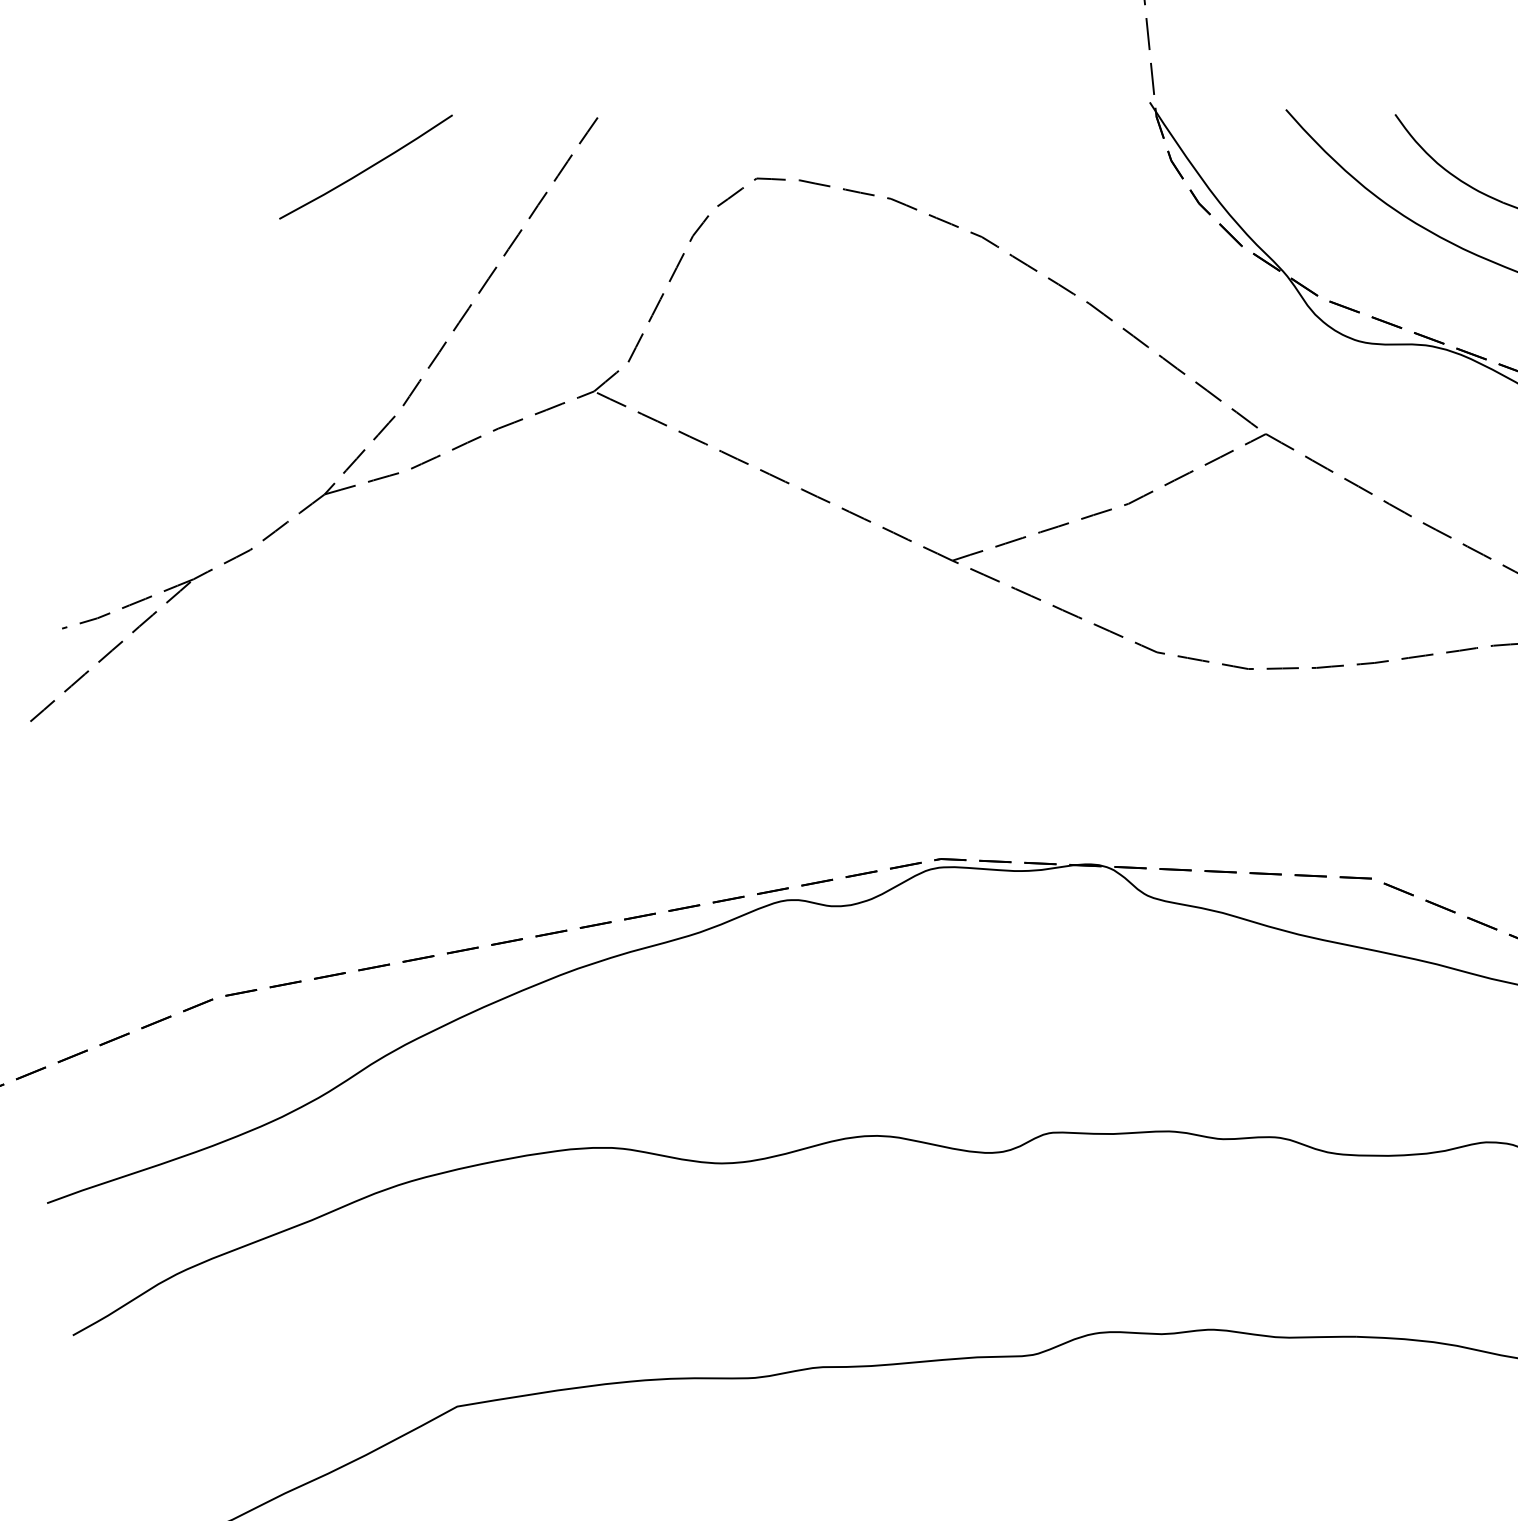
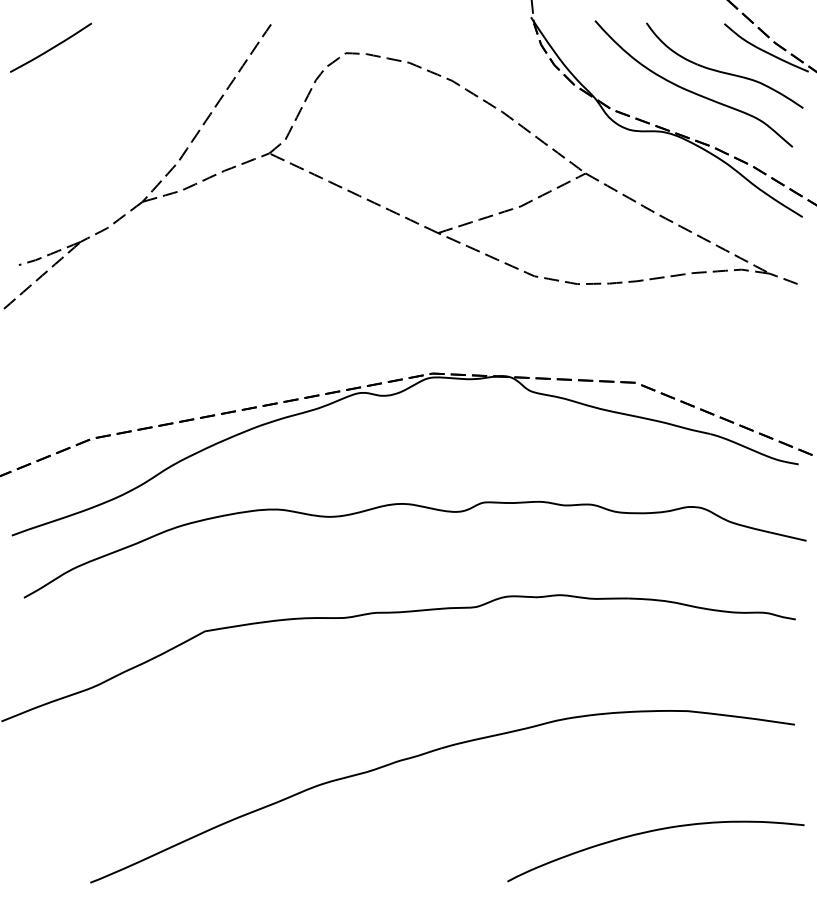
curve: (367, 166) -> (51, 47), moved

